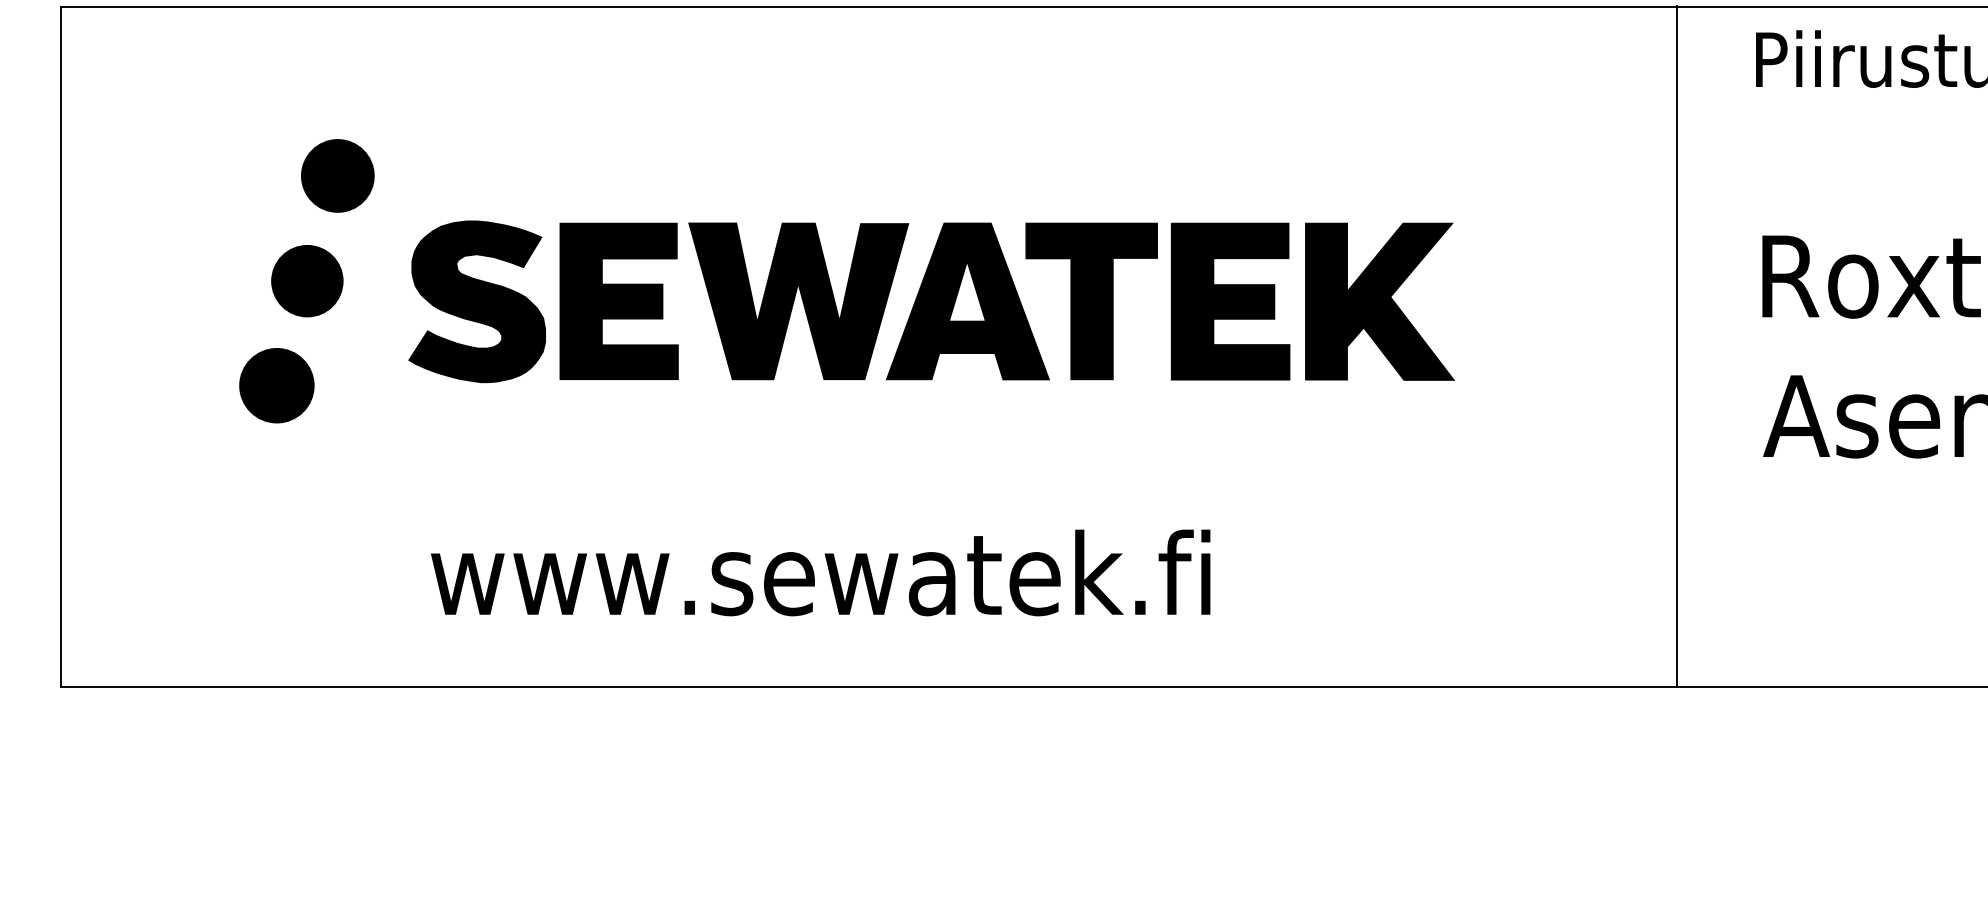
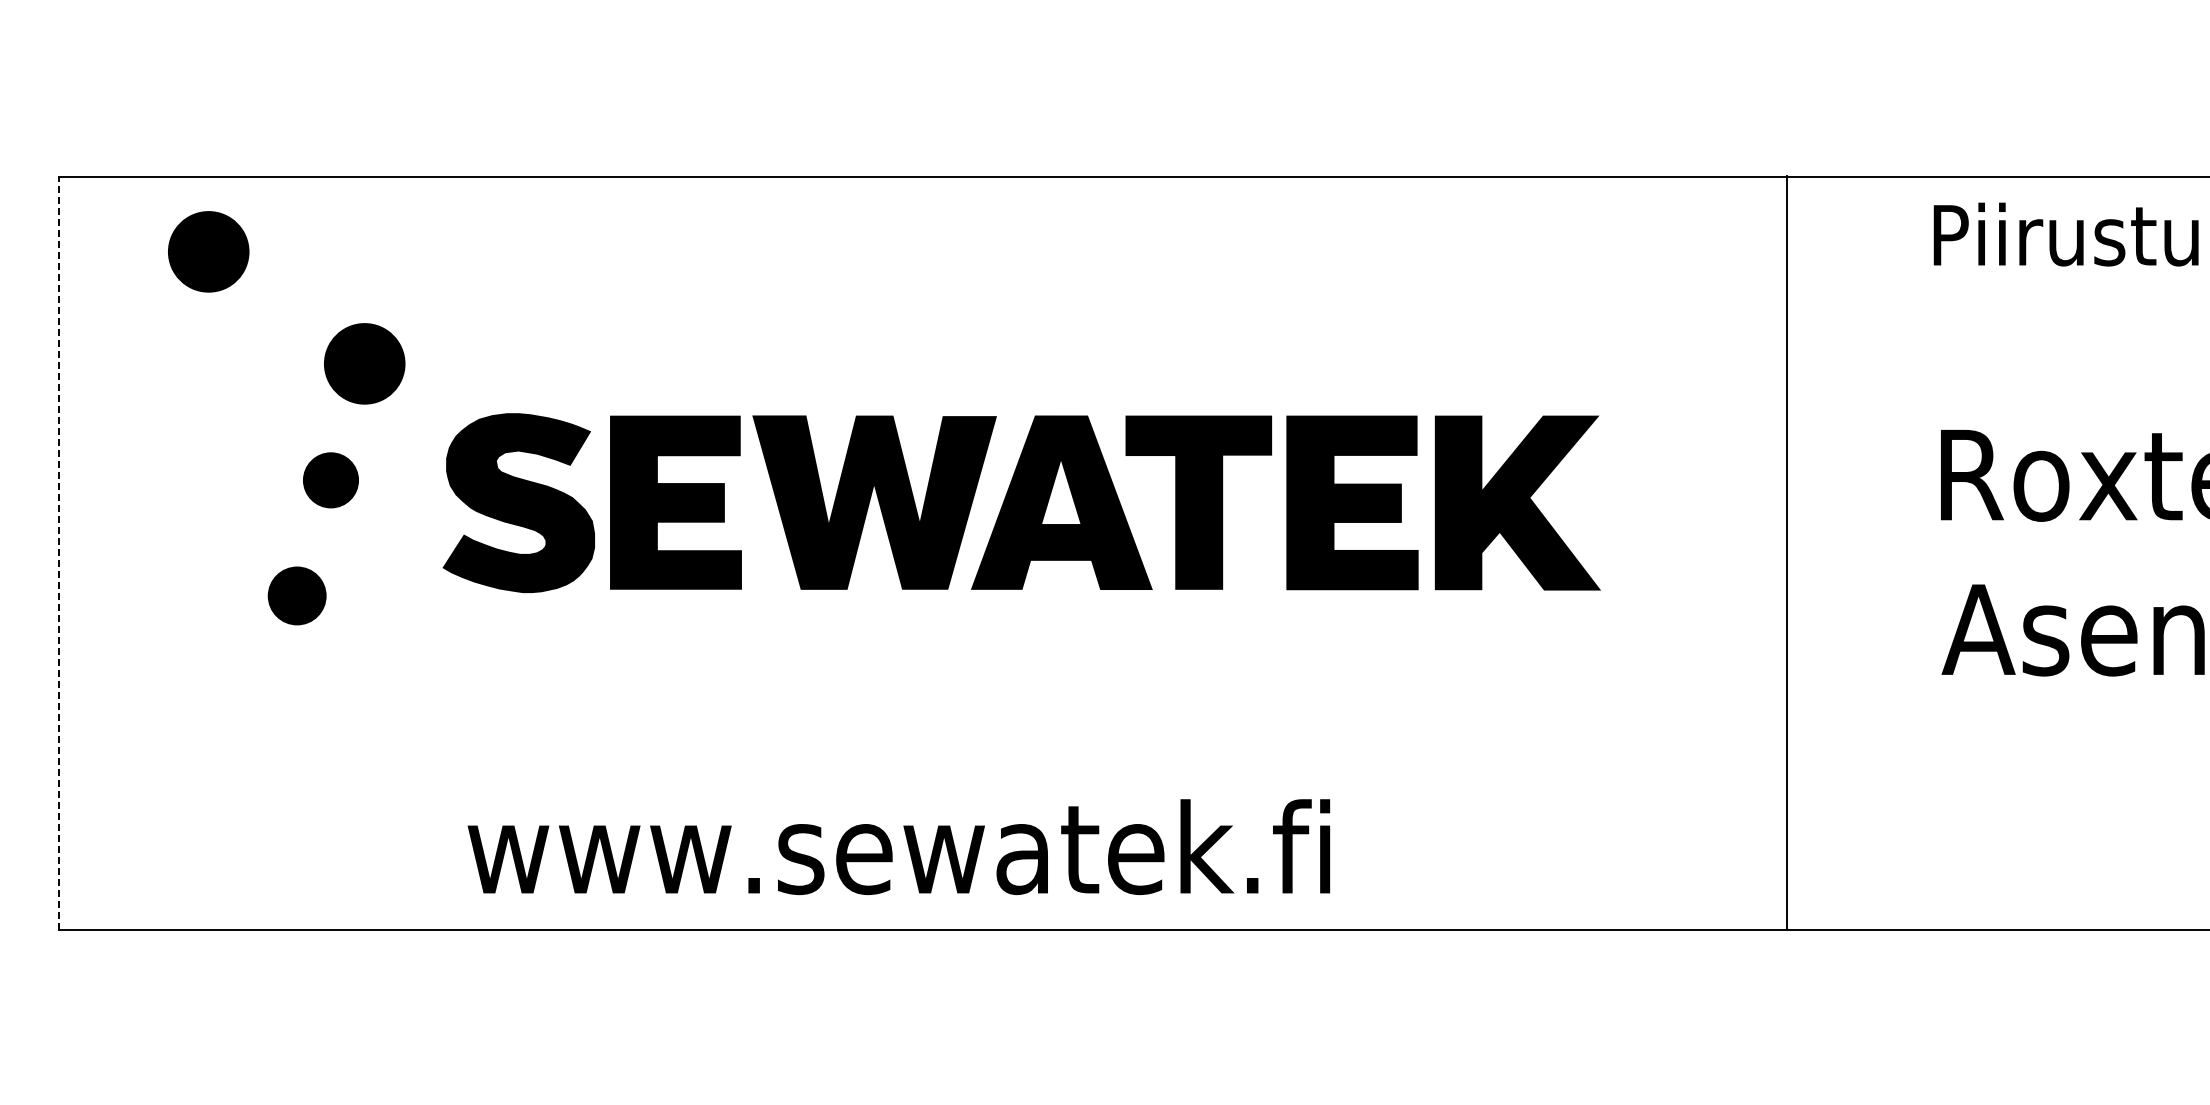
part: (196, 74) -> (208, 251), added
part: (306, 281) -> (330, 480), size x0.7
line: (1677, 345) -> (1786, 551), moved
line: (61, 346) -> (58, 552), solid -> dashed
part: (276, 385) -> (296, 595), size x0.7
text: (820, 573) -> (898, 847), moved

